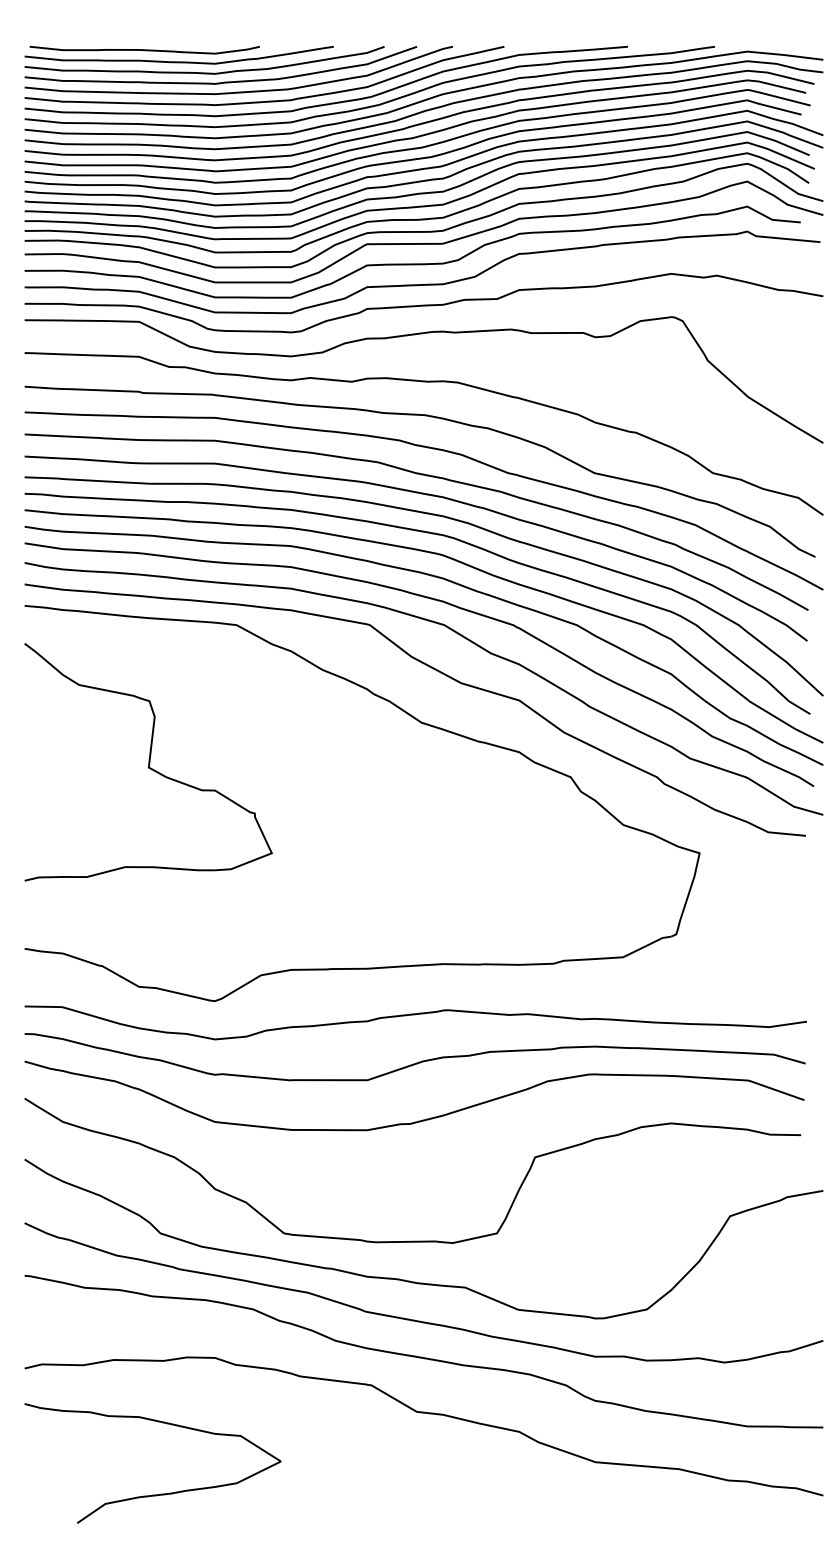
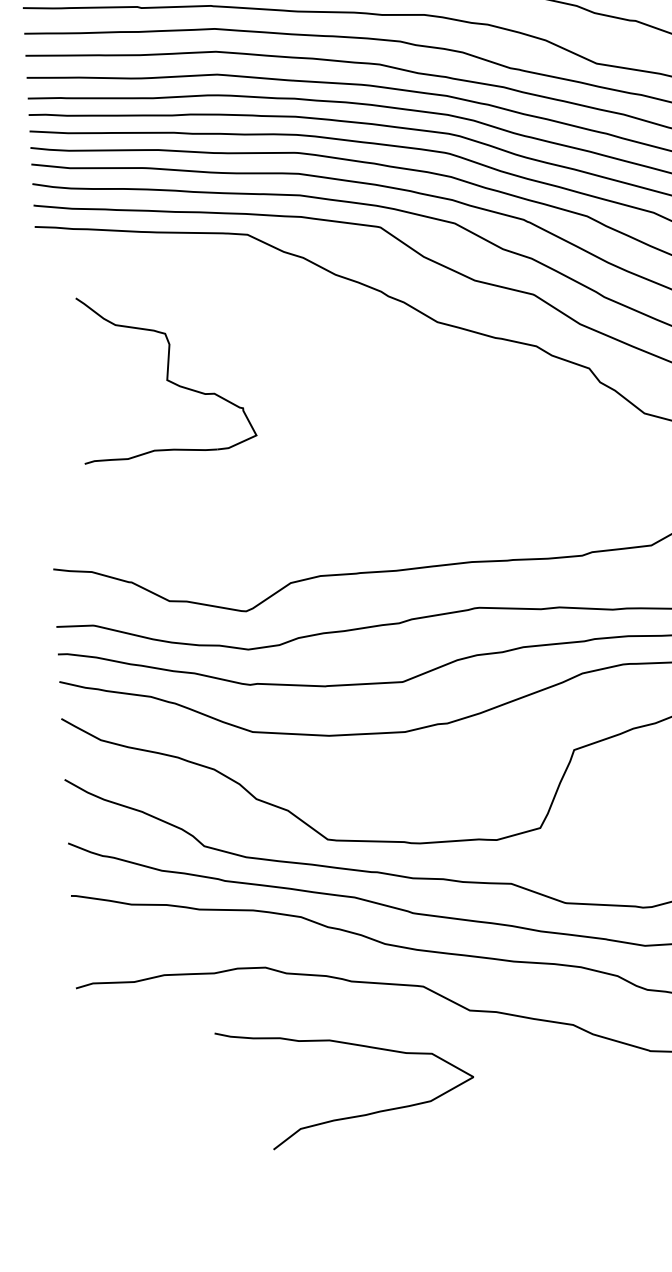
part: (148, 762) -> (166, 376), size x0.7
curve: (152, 1494) -> (347, 1116), moved

